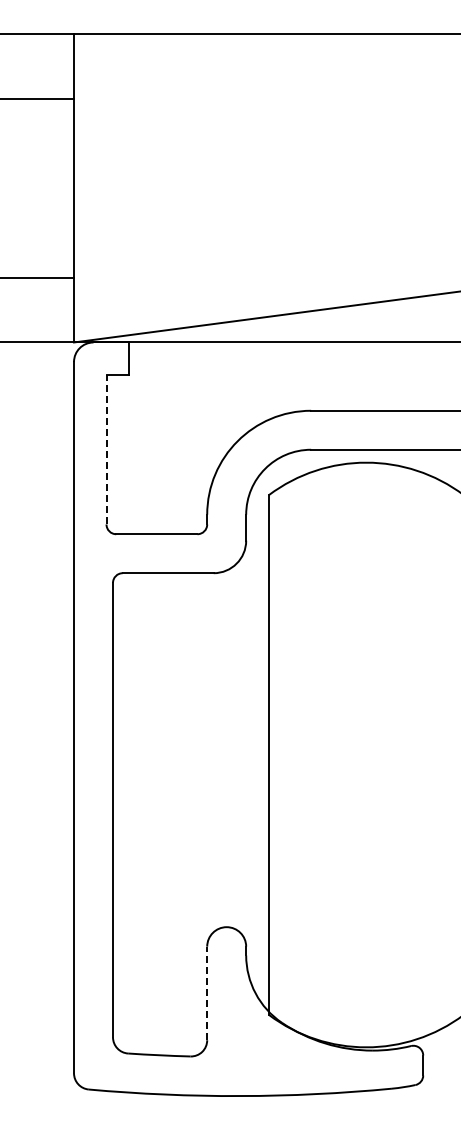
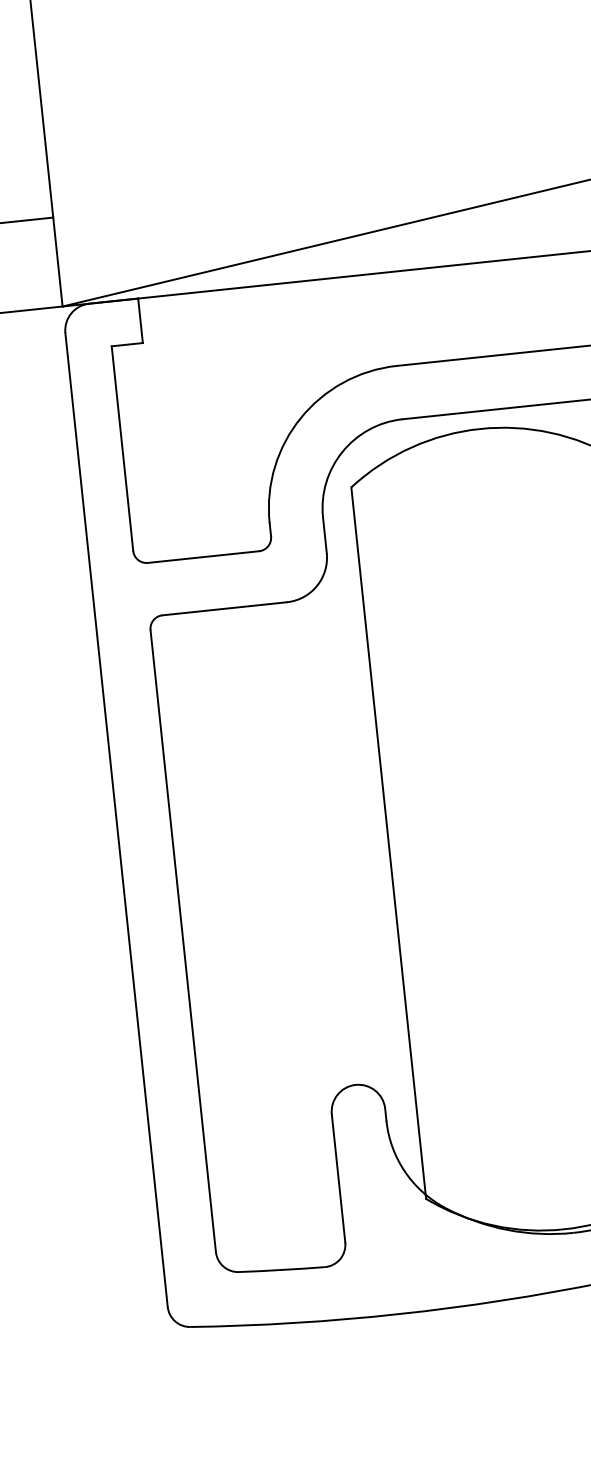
line: (106, 449) -> (122, 448), dashed -> solid
line: (207, 993) -> (338, 1178), dashed -> solid

